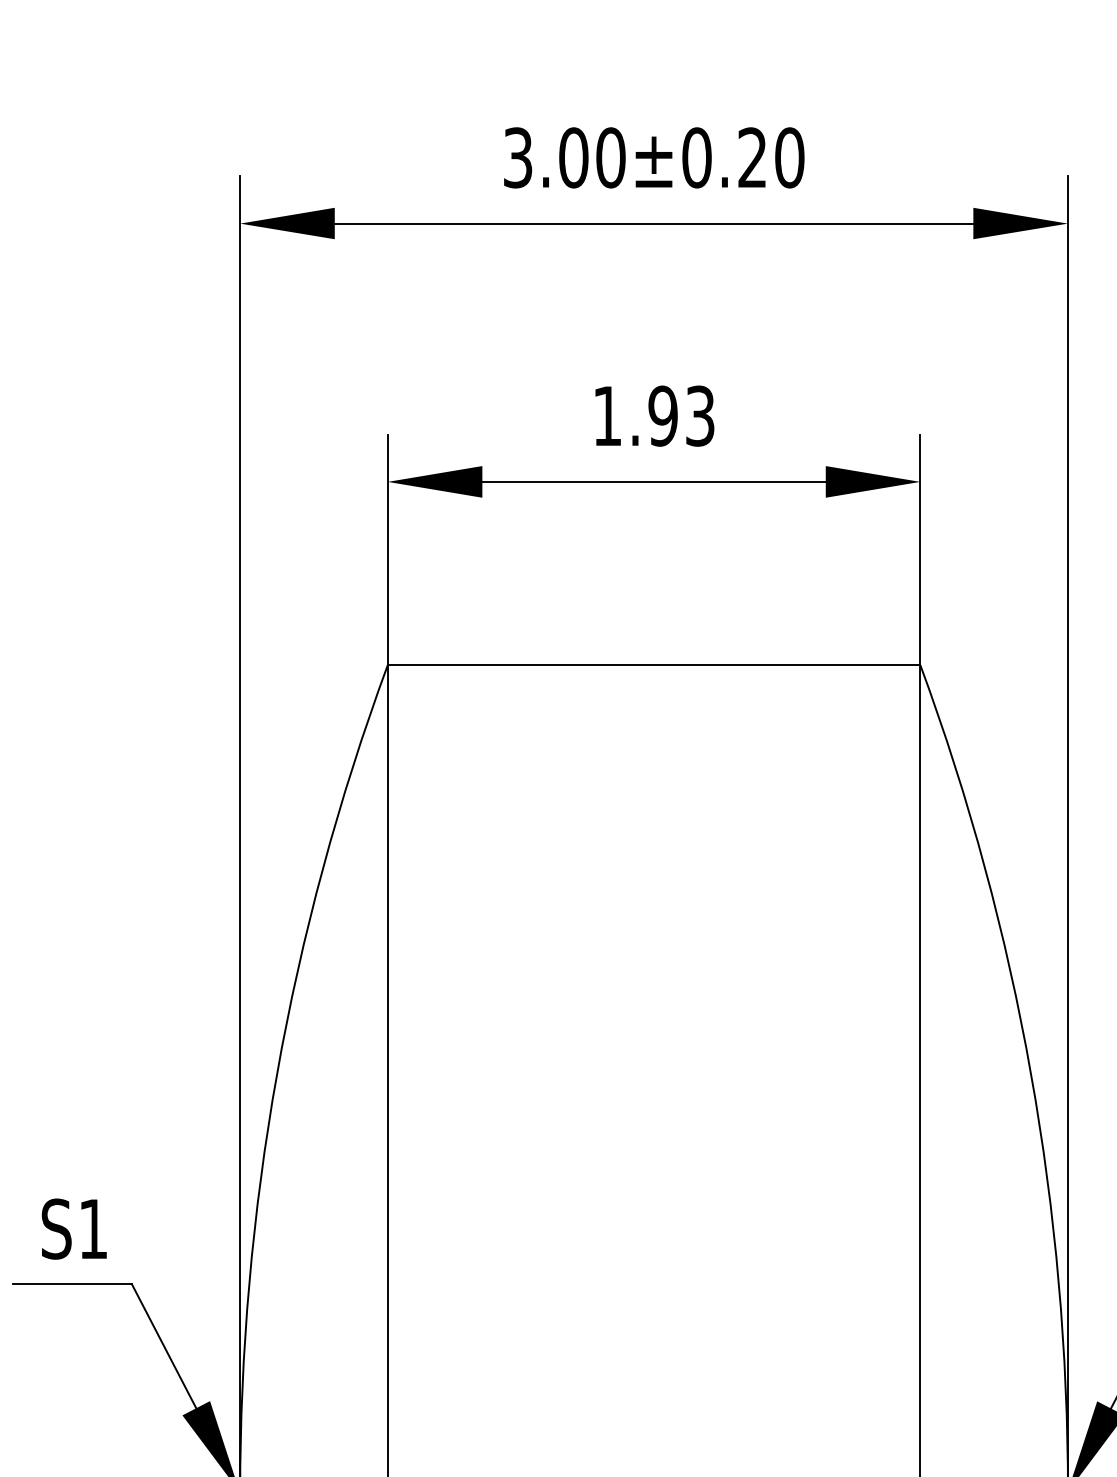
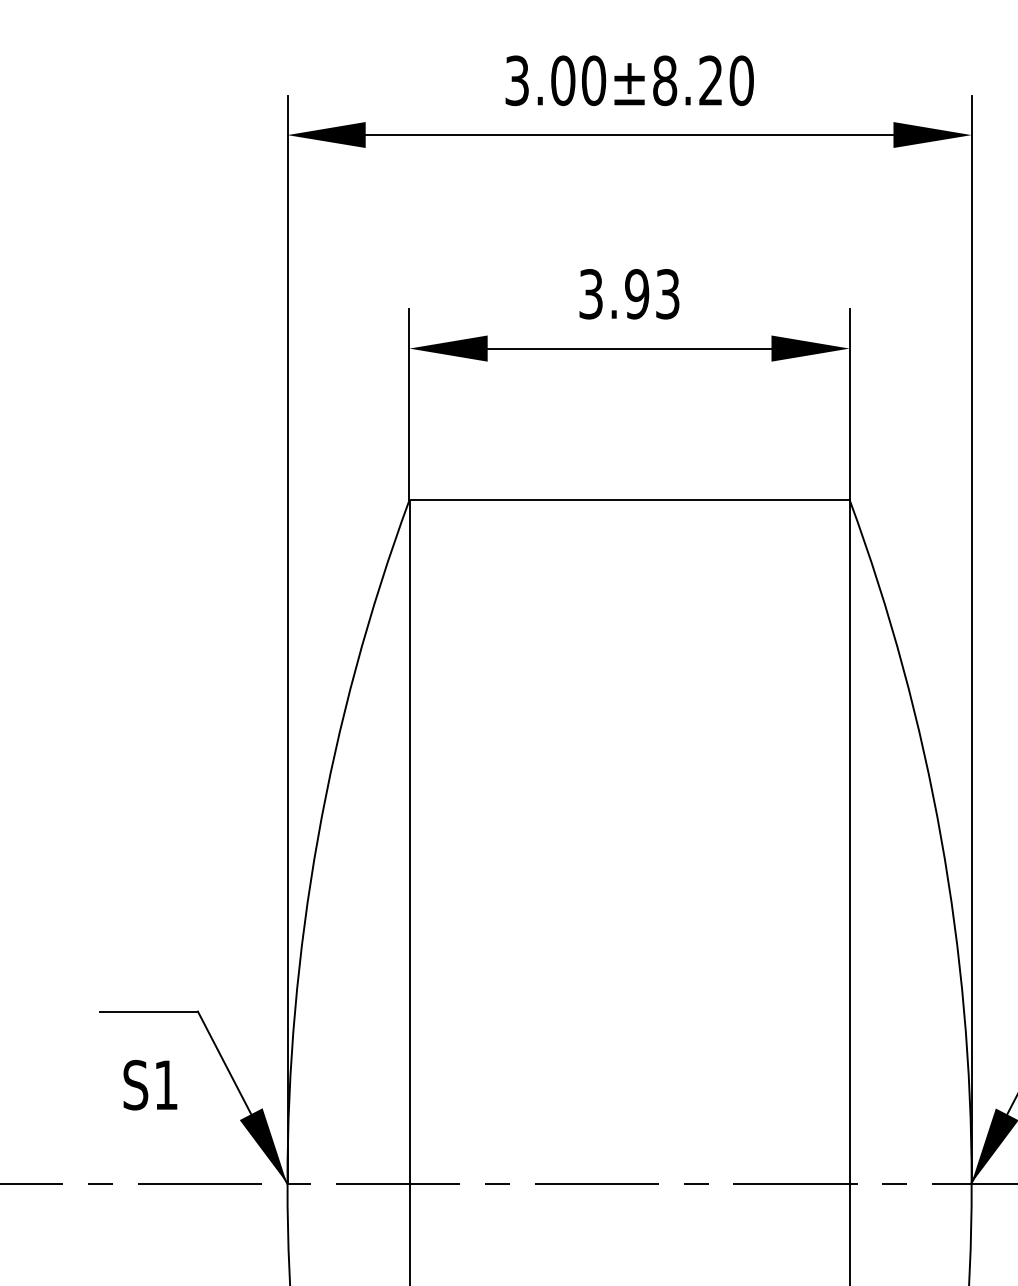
text: (697, 157) -> (665, 80), 3.00±0.20 -> 3.00±8.20
text: (606, 416) -> (590, 294), 1.93 -> 3.93
text: (74, 1229) -> (150, 1085), moved

